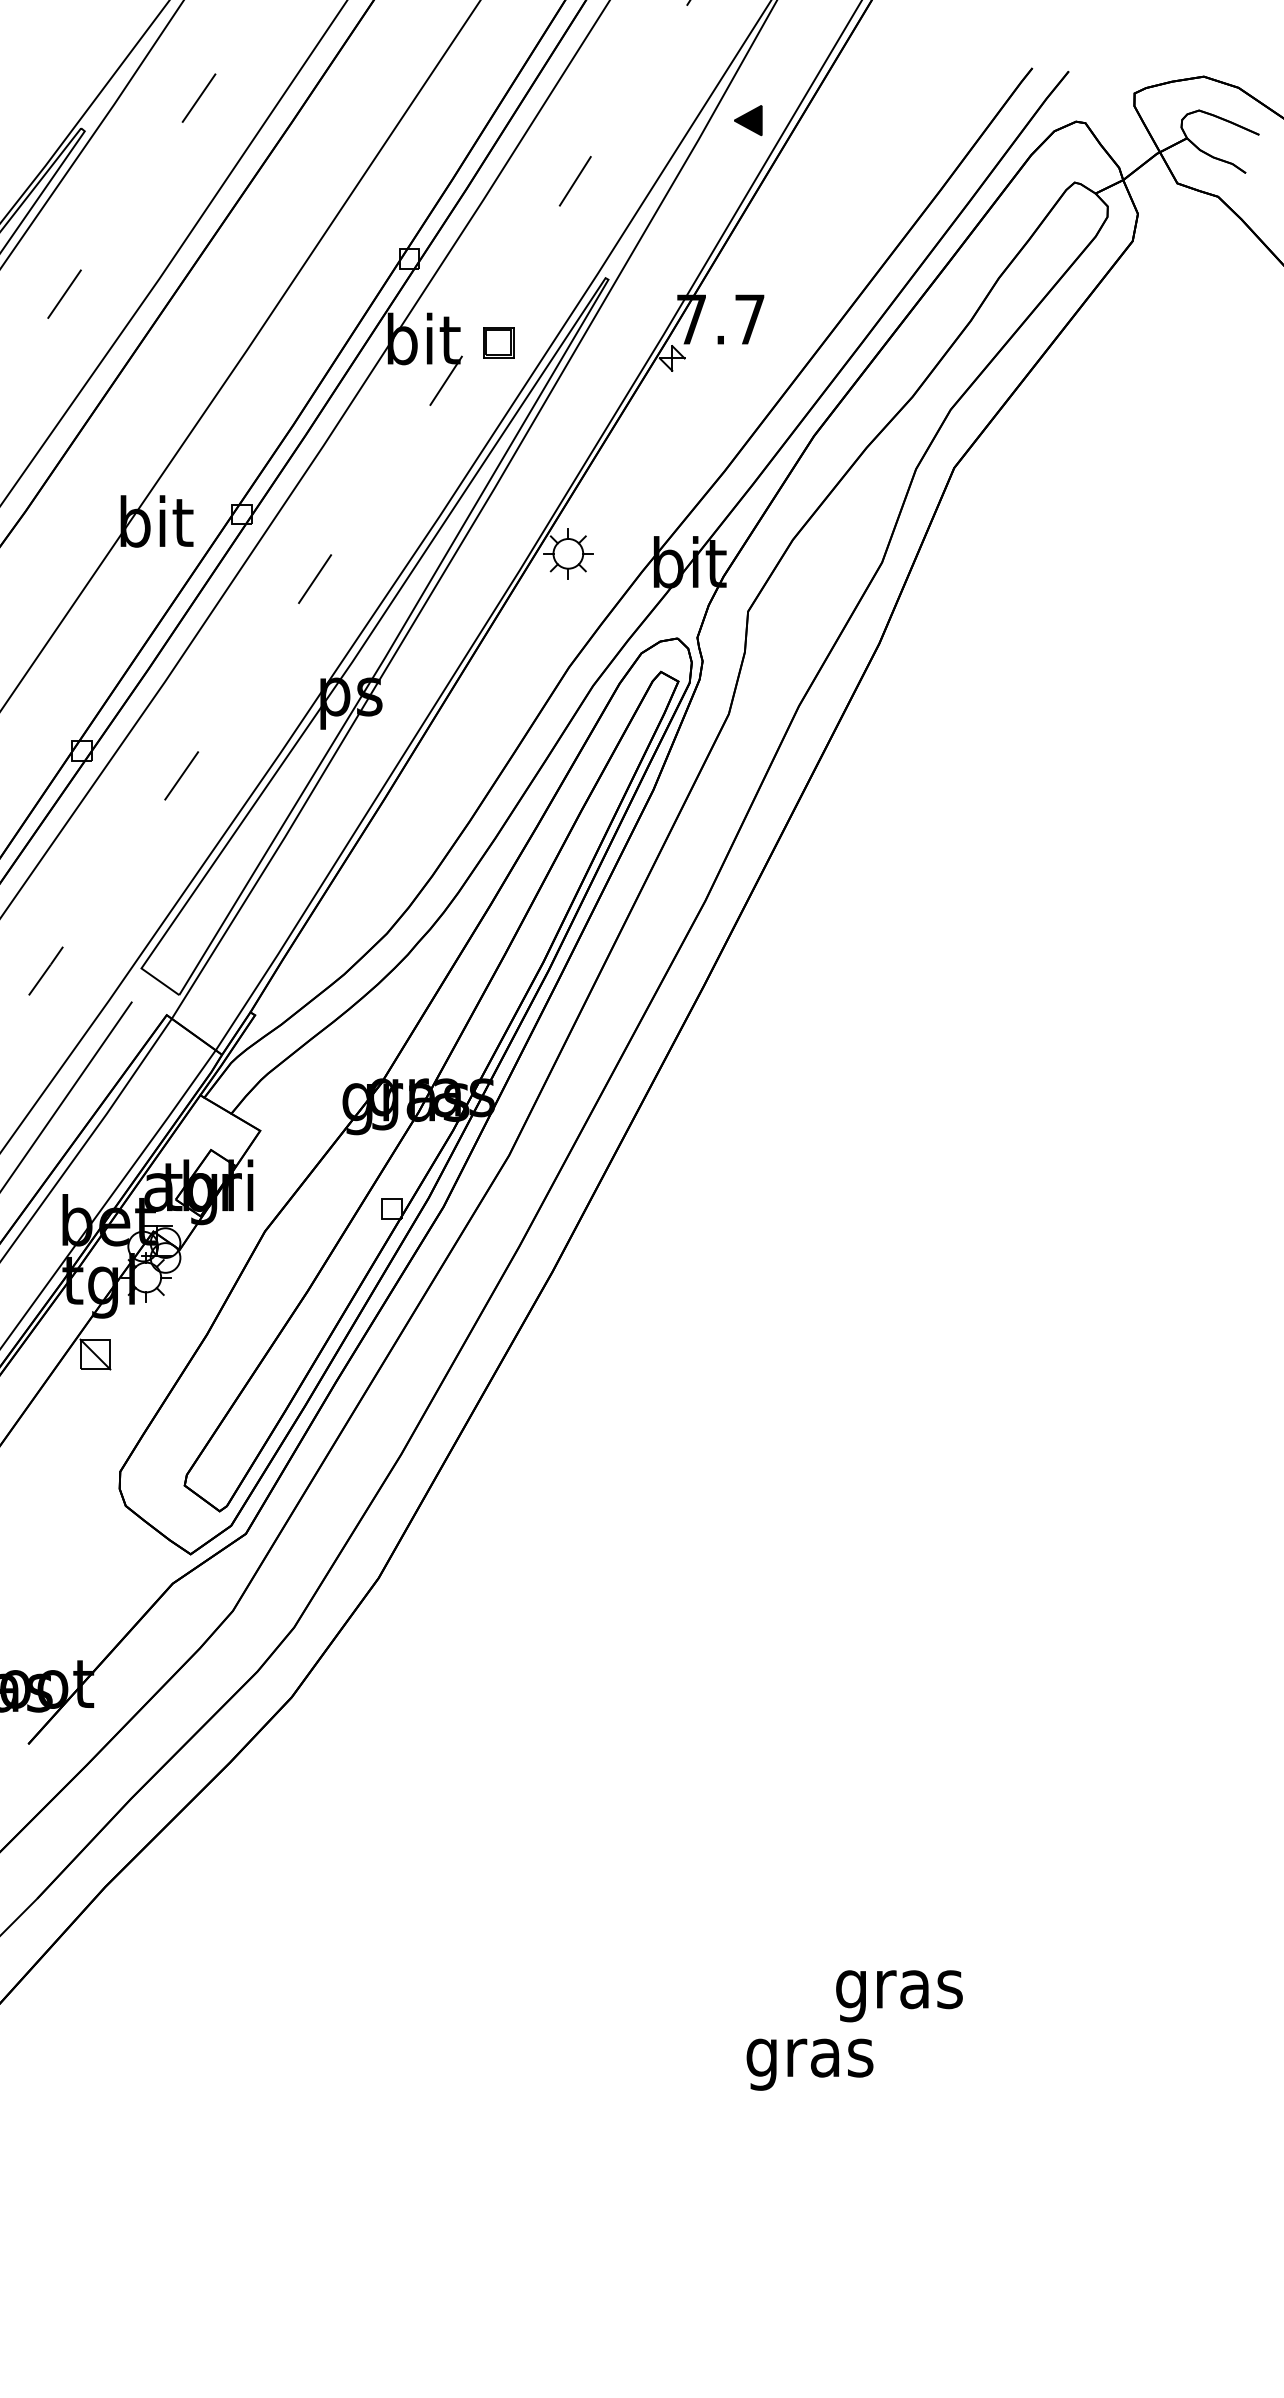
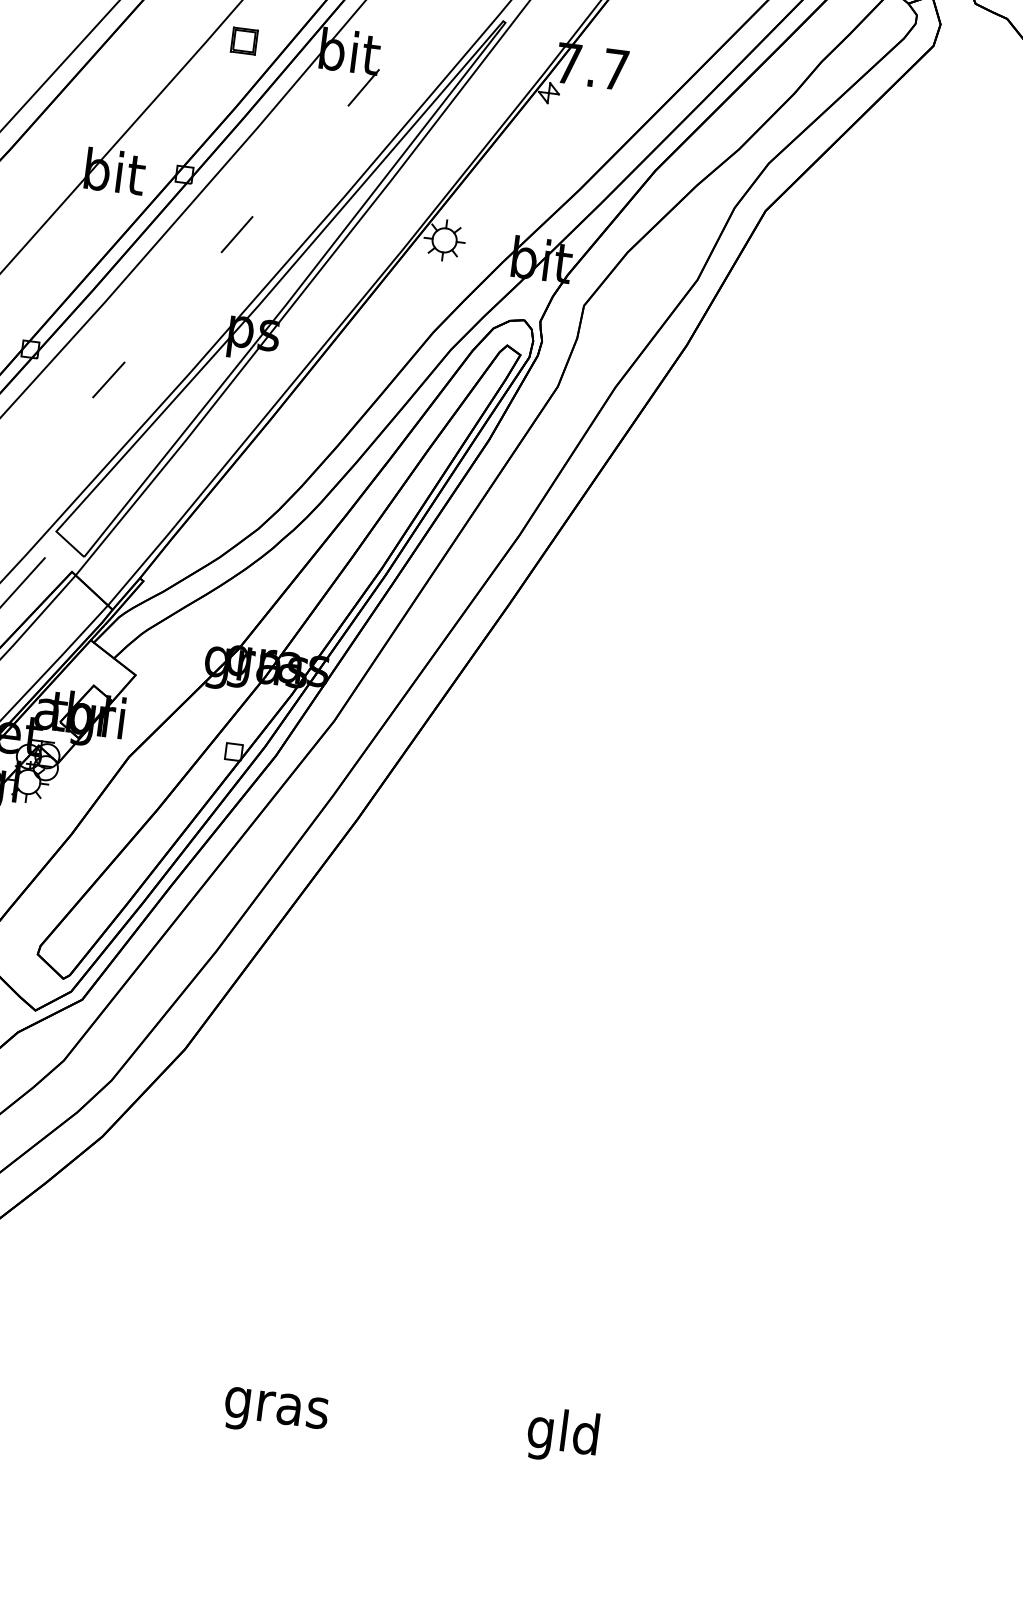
part: (498, 342) -> (244, 40), moved
text: (899, 1989) -> (563, 1436), gras -> gld
text: (809, 2064) -> (275, 1413), moved

